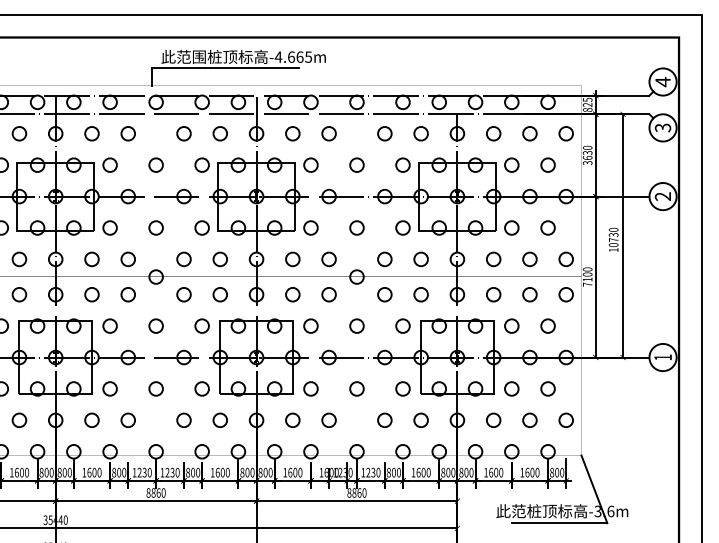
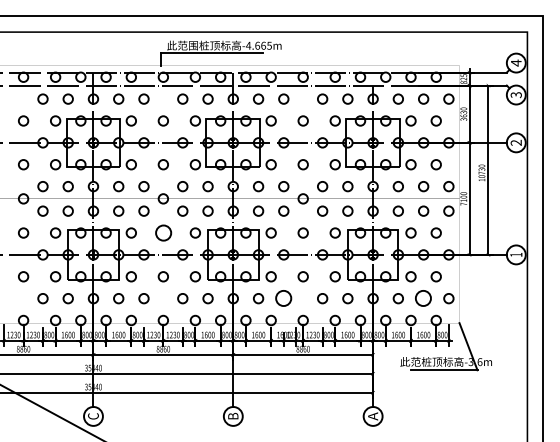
circle: (154, 325) -> (162, 232), size x1.6
circle: (328, 420) -> (283, 298), size x1.6
circle: (529, 420) -> (423, 298), size x1.6

